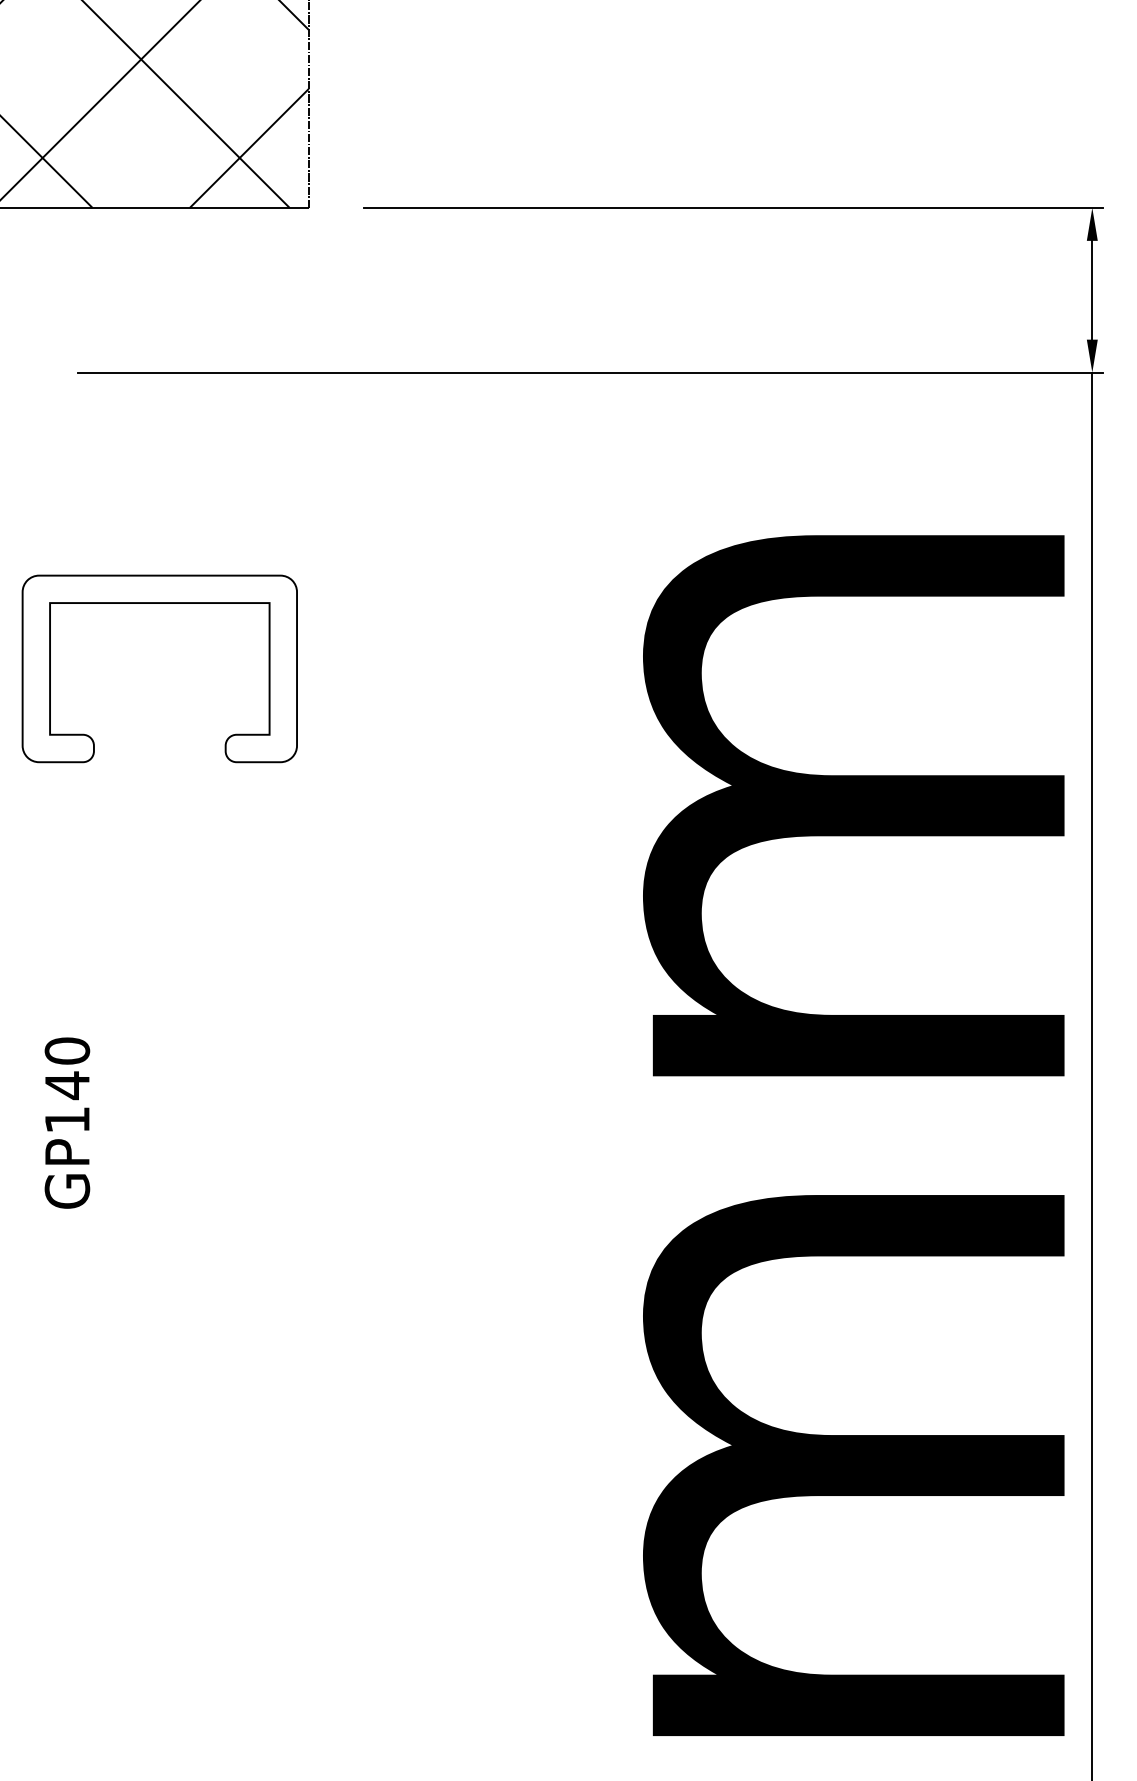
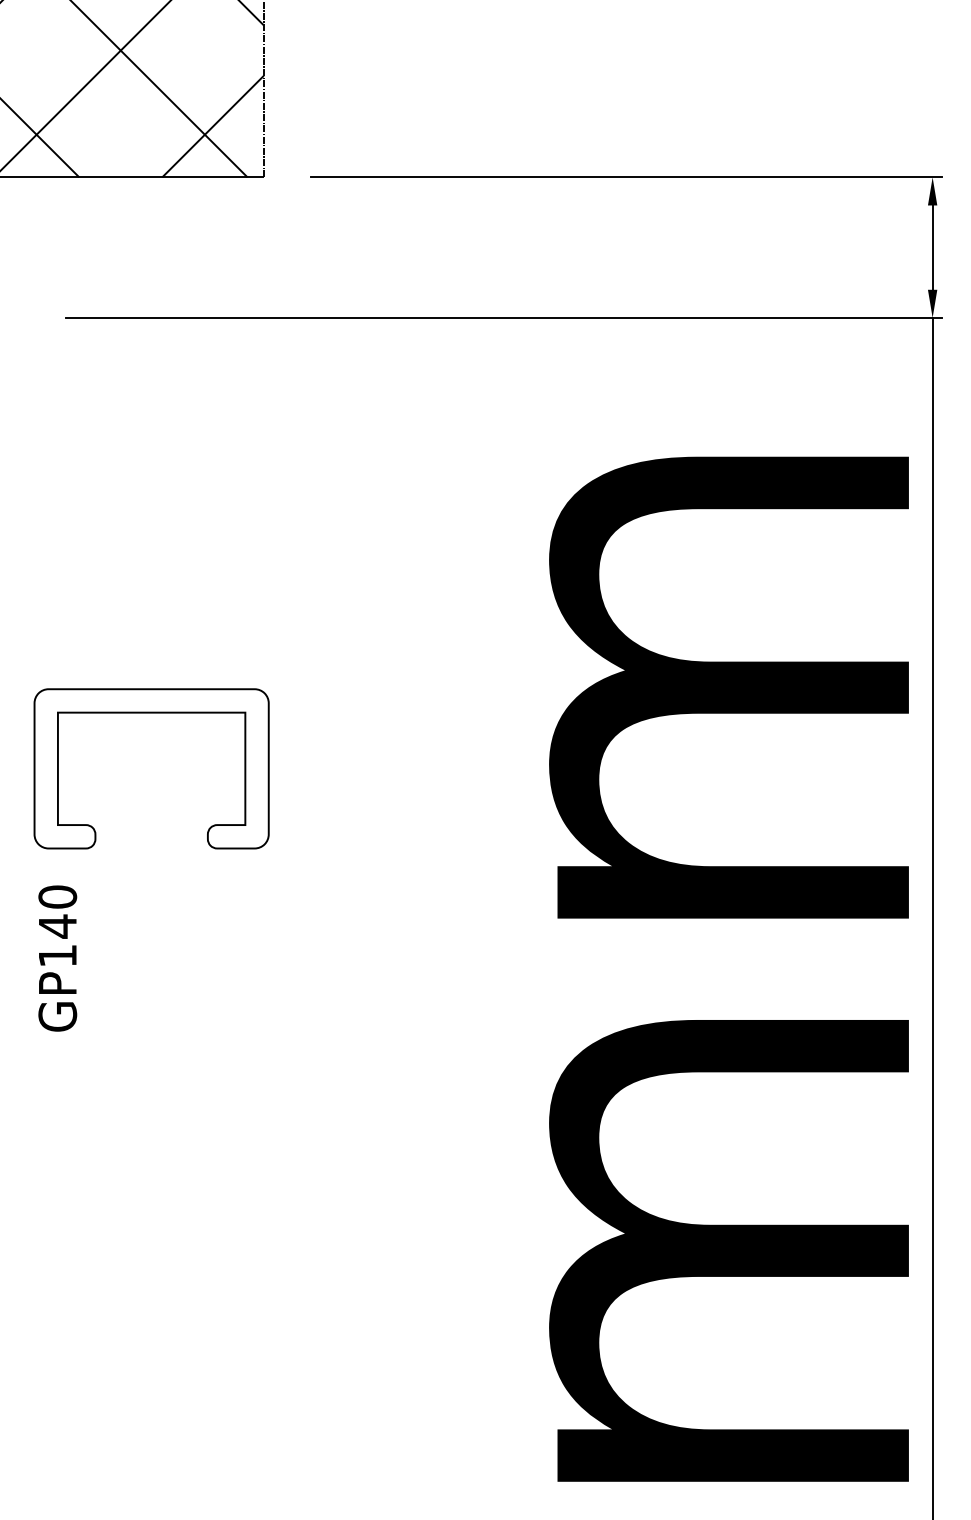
part: (159, 604) -> (151, 713), moved

